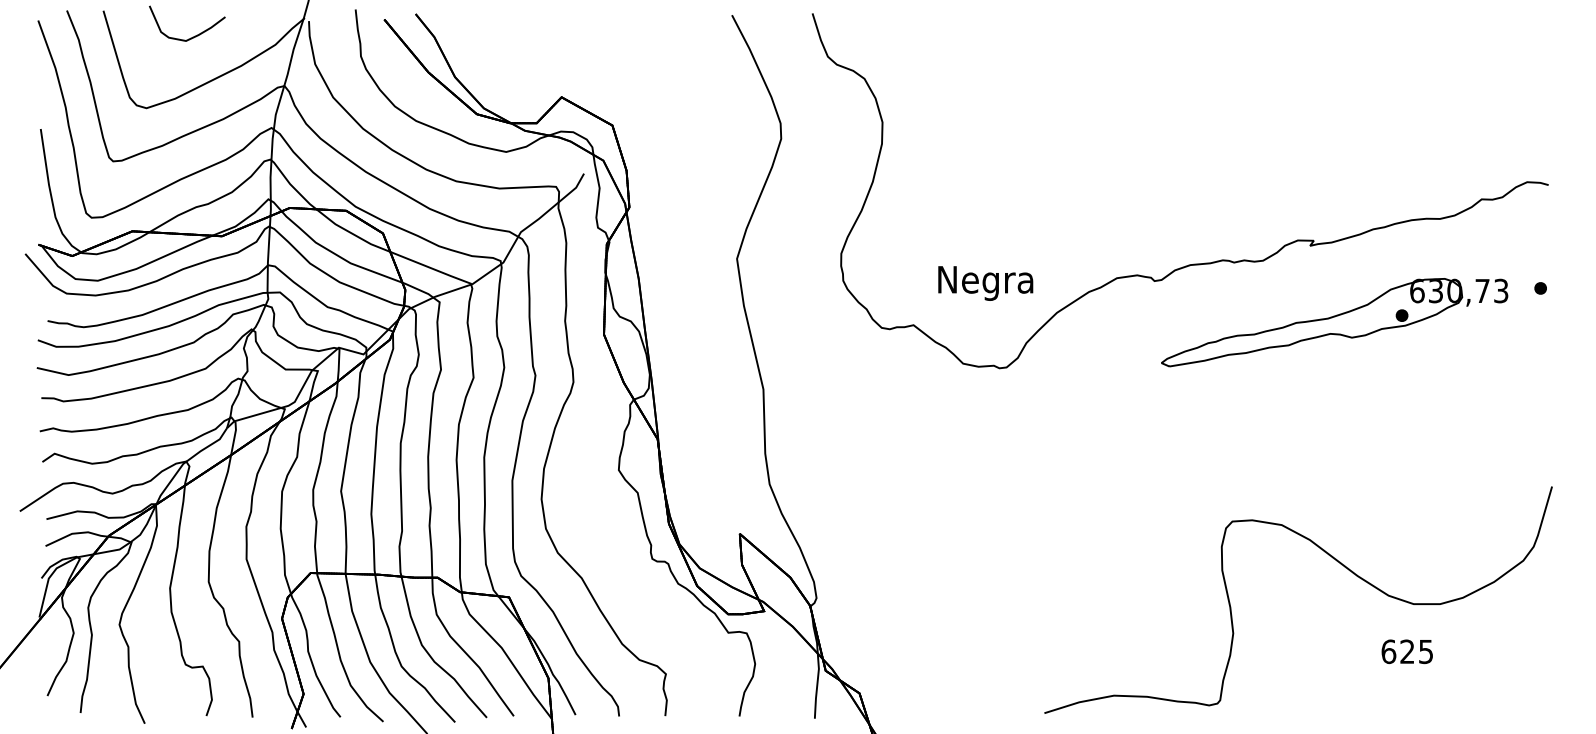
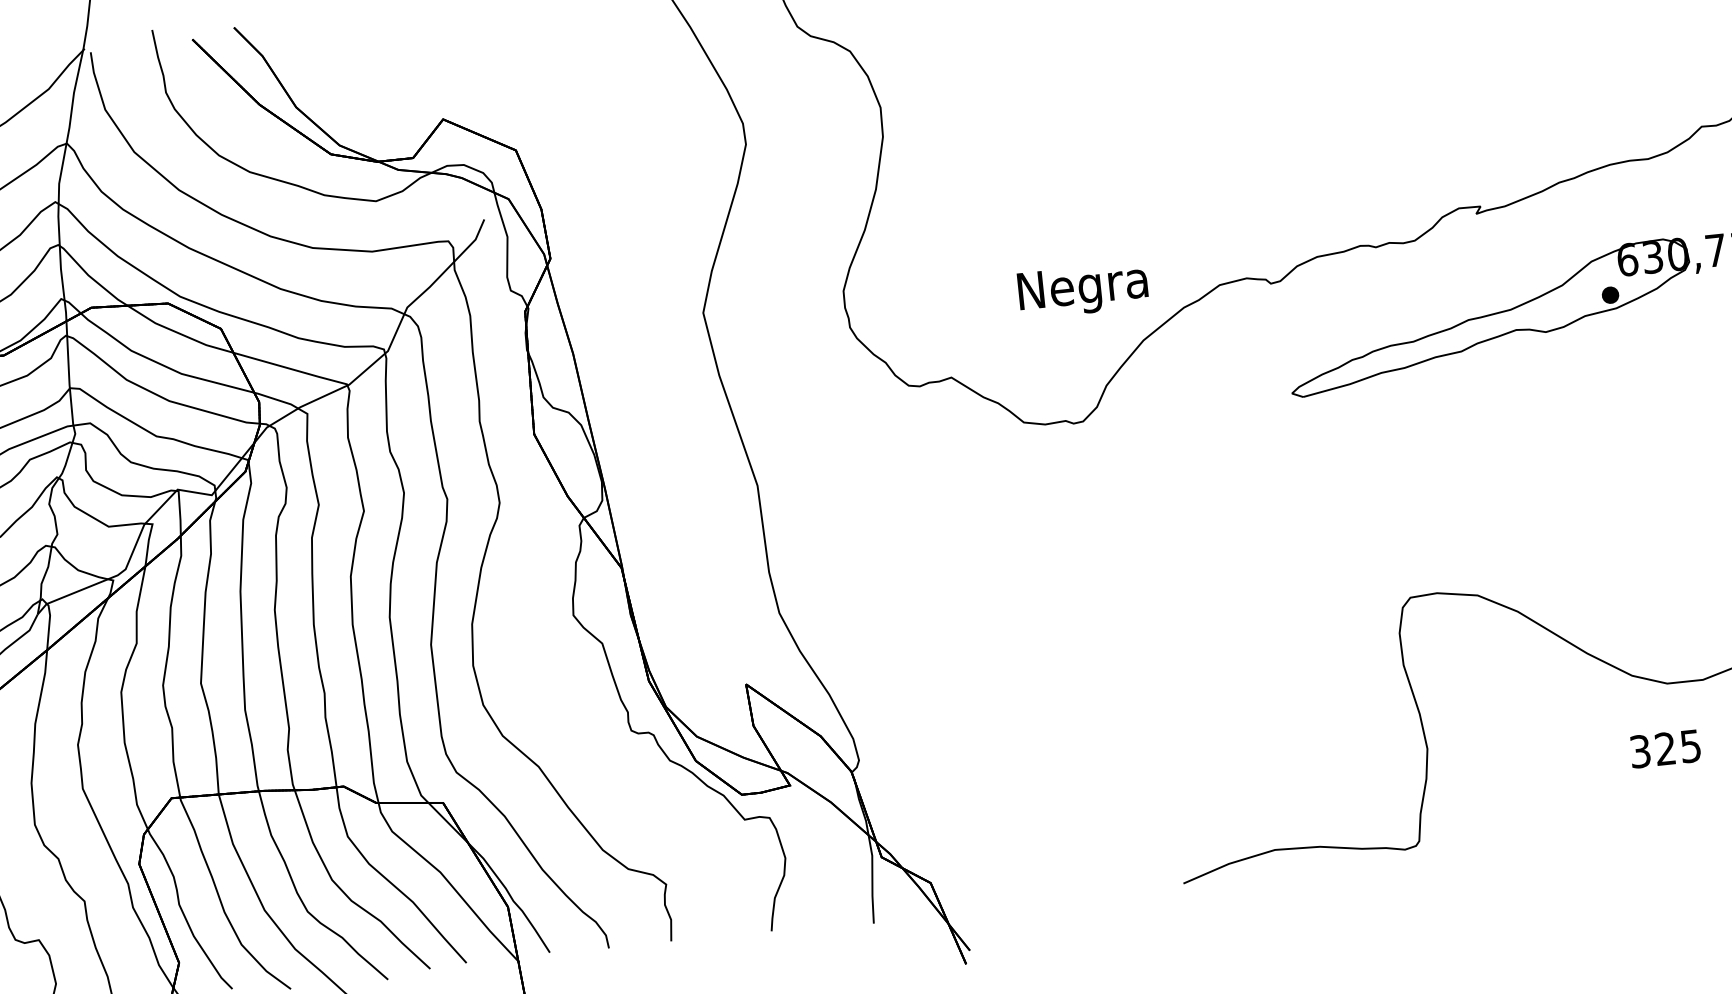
text: (985, 283) -> (1082, 290), moved
text: (1388, 651) -> (1639, 751), 625 -> 325

